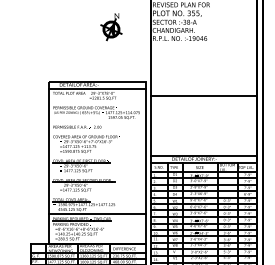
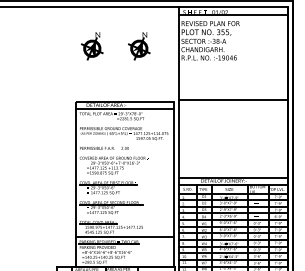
part: (65, 27) -> (92, 46), added
line: (203, 95) -> (233, 100), moved

